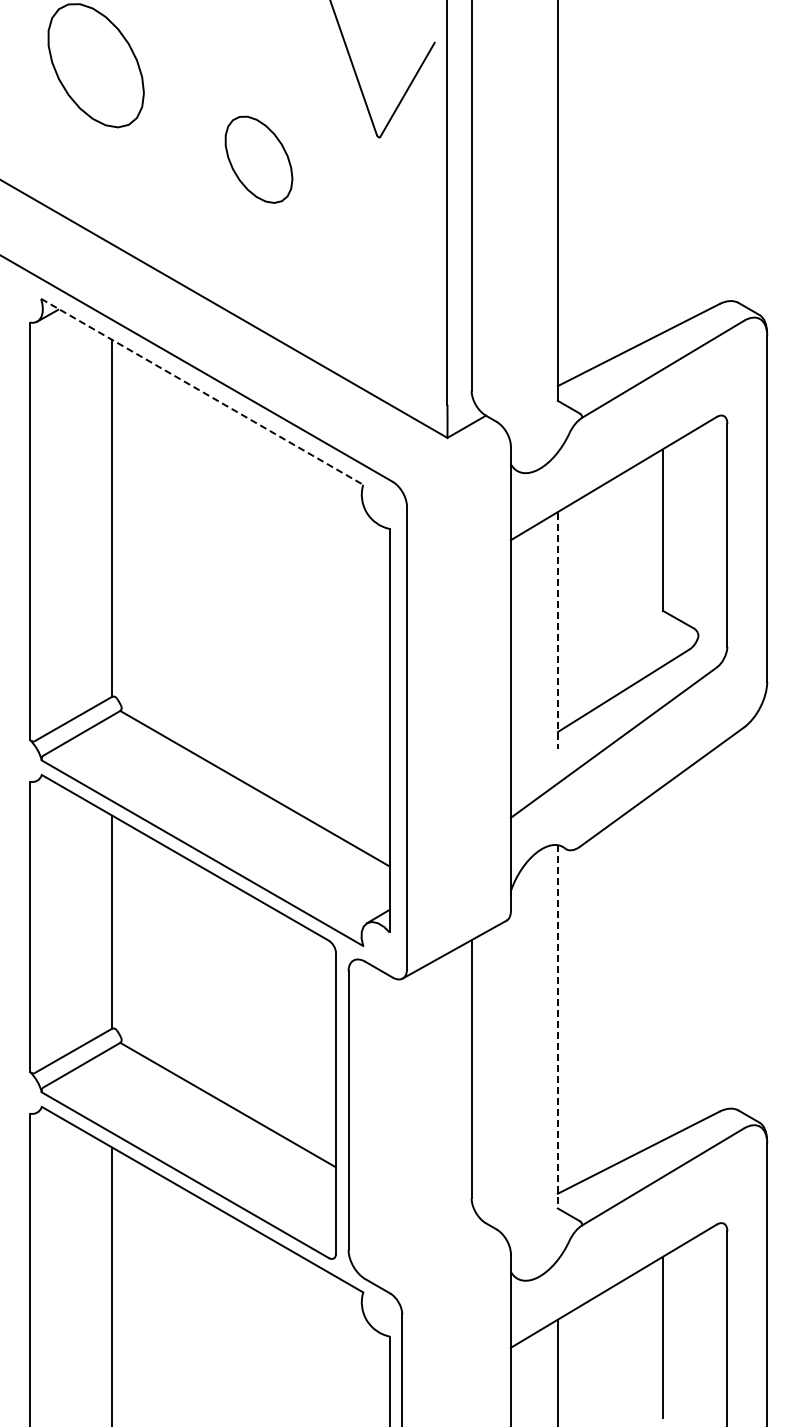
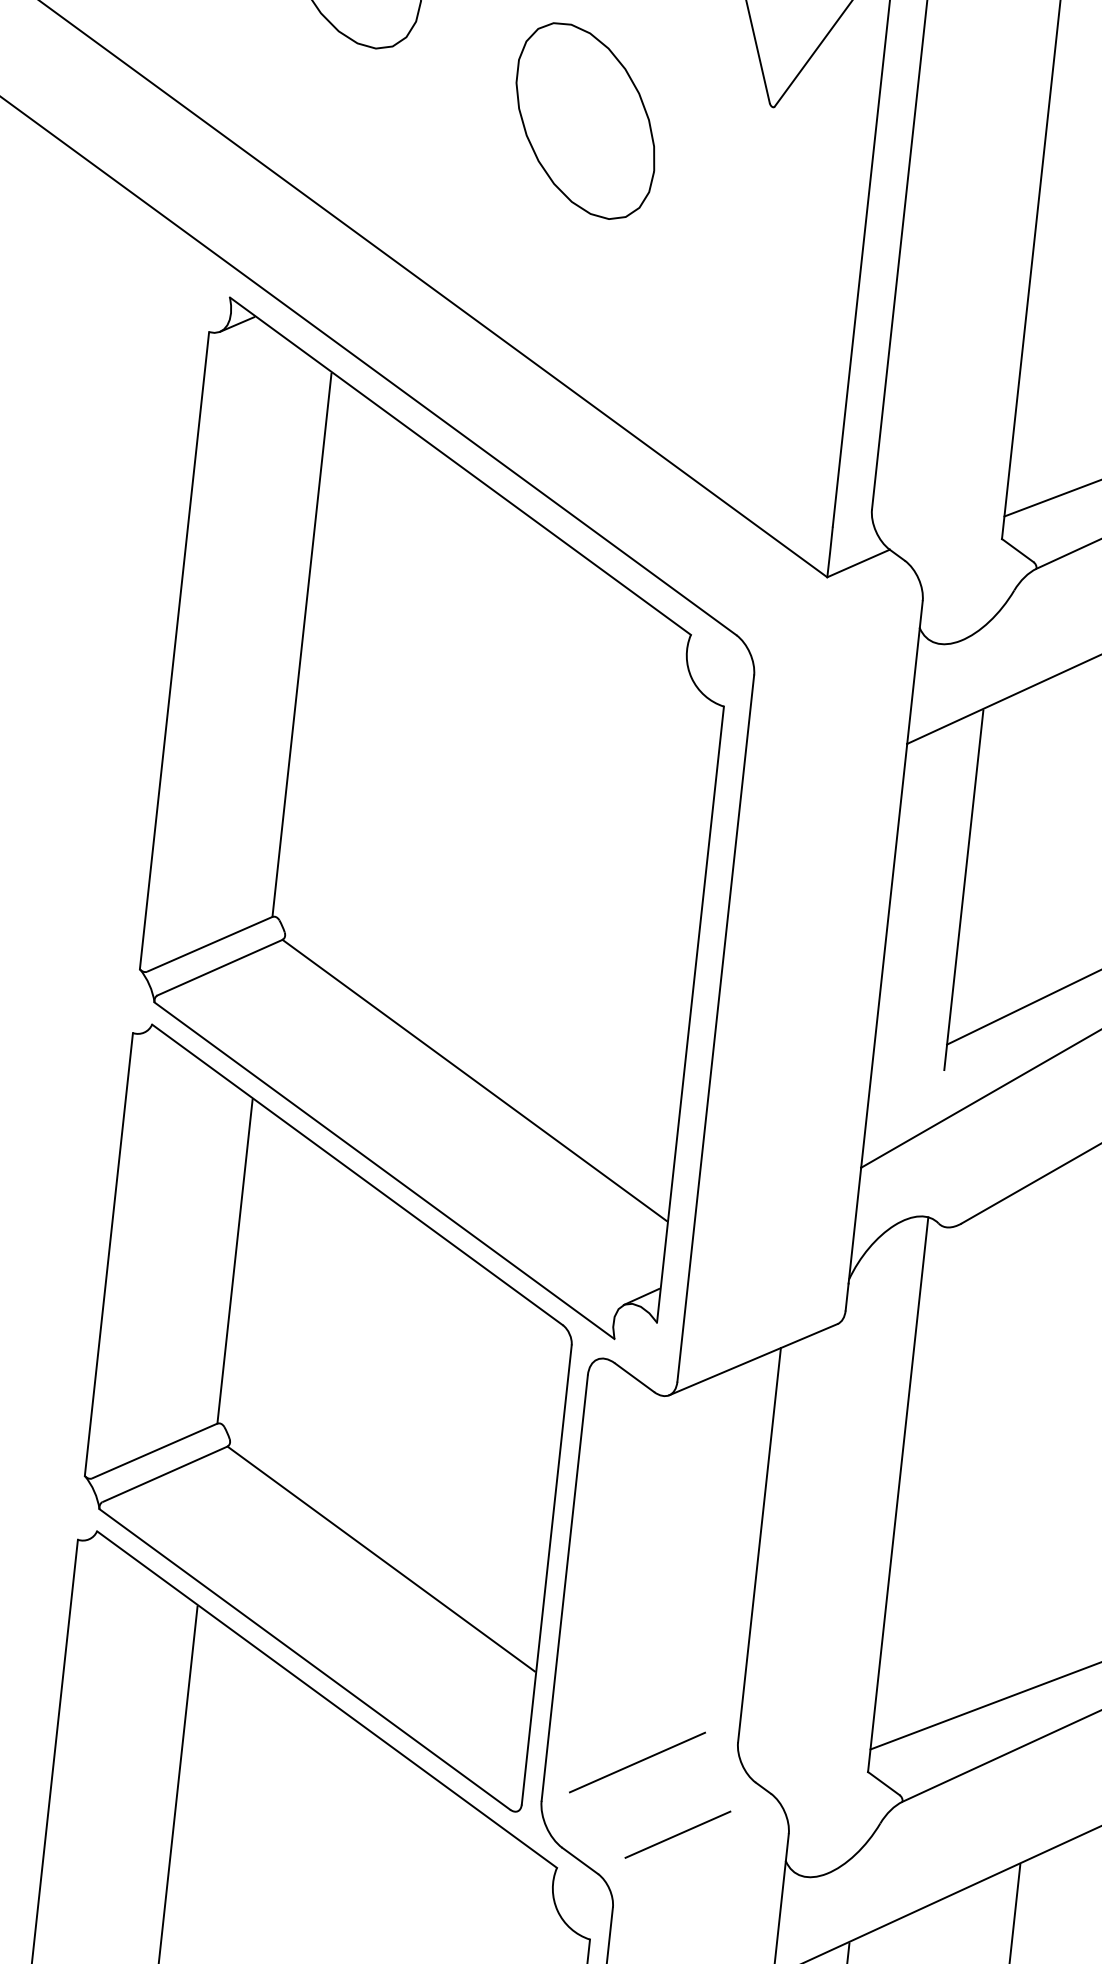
part: (258, 159) -> (584, 120), size x1.43
line: (202, 391) -> (461, 465), dashed -> solid
line: (557, 630) -> (963, 889), dashed -> solid
line: (557, 1026) -> (897, 1494), dashed -> solid
line: (407, 1218) -> (636, 1762), added
line: (438, 1262) -> (676, 1834), added

